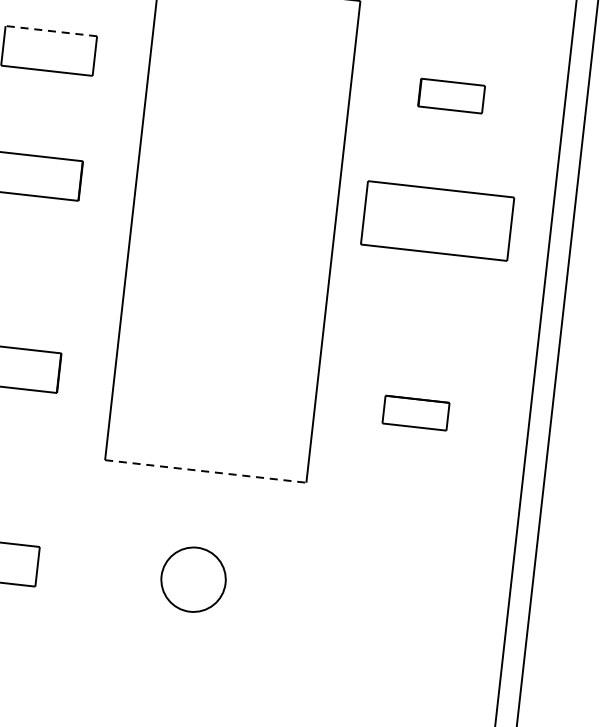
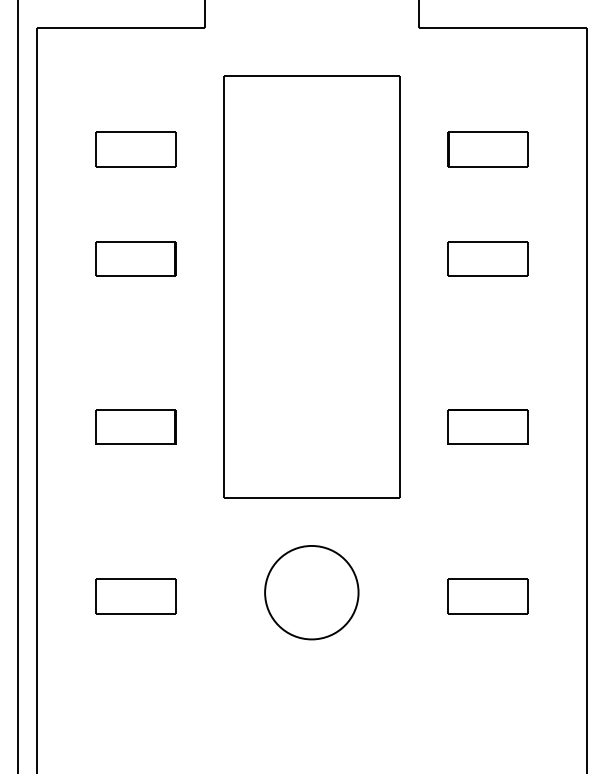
line: (51, 31) -> (135, 132), dashed -> solid
part: (450, 96) -> (487, 149), size x1.43
part: (437, 220) -> (487, 258), size x0.62
part: (415, 412) -> (487, 426), size x1.43
line: (206, 471) -> (312, 497), dashed -> solid
circle: (193, 579) -> (311, 592), size x1.67
part: (393, 606) -> (487, 596), added

